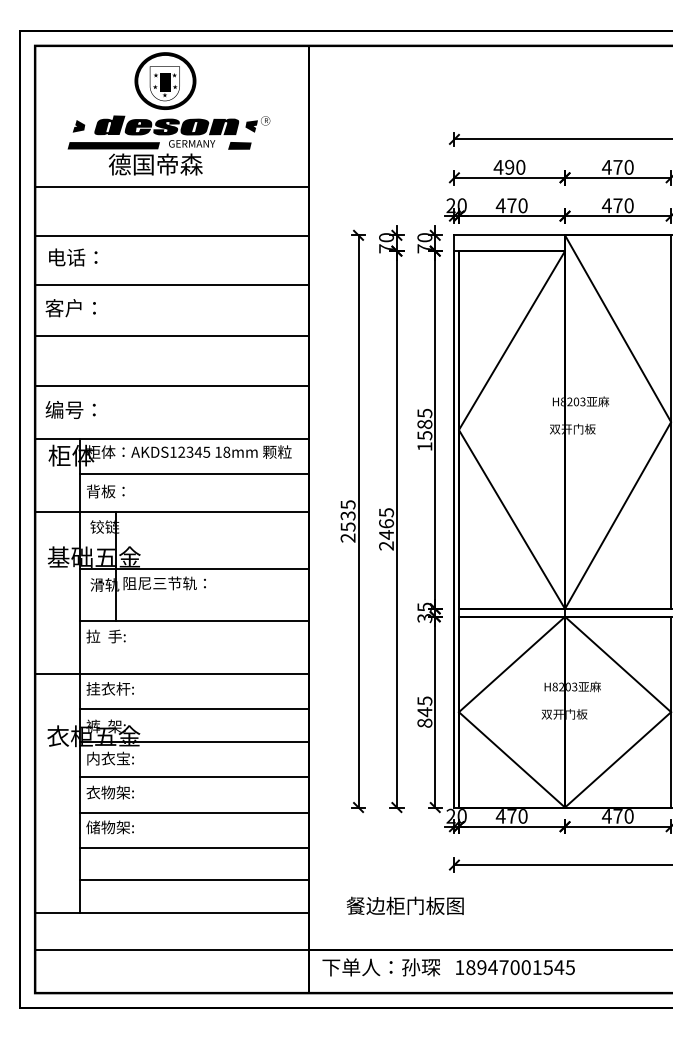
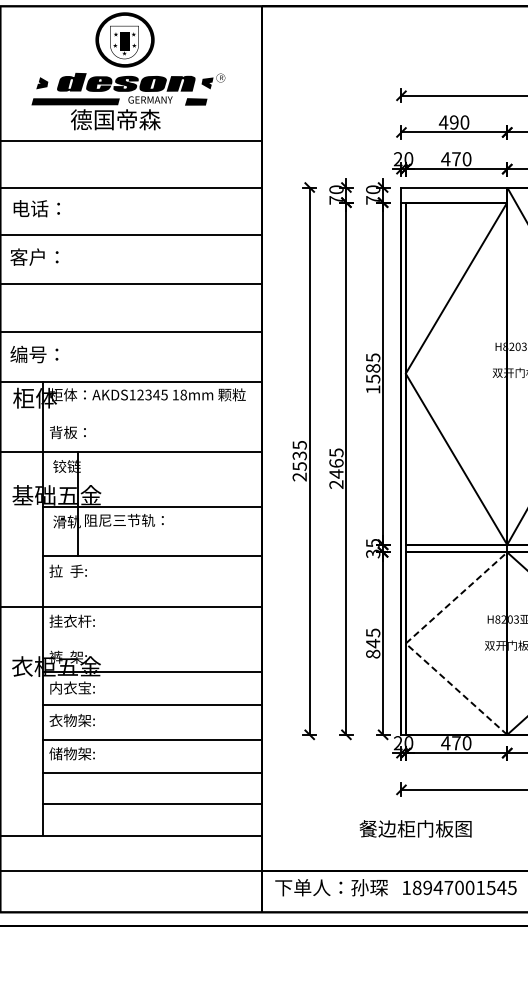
line: (194, 474) -> (152, 416), removed
line: (194, 708) -> (152, 640), removed
line: (458, 712) -> (405, 643), solid -> dashed
text: (404, 905) -> (414, 828), moved

